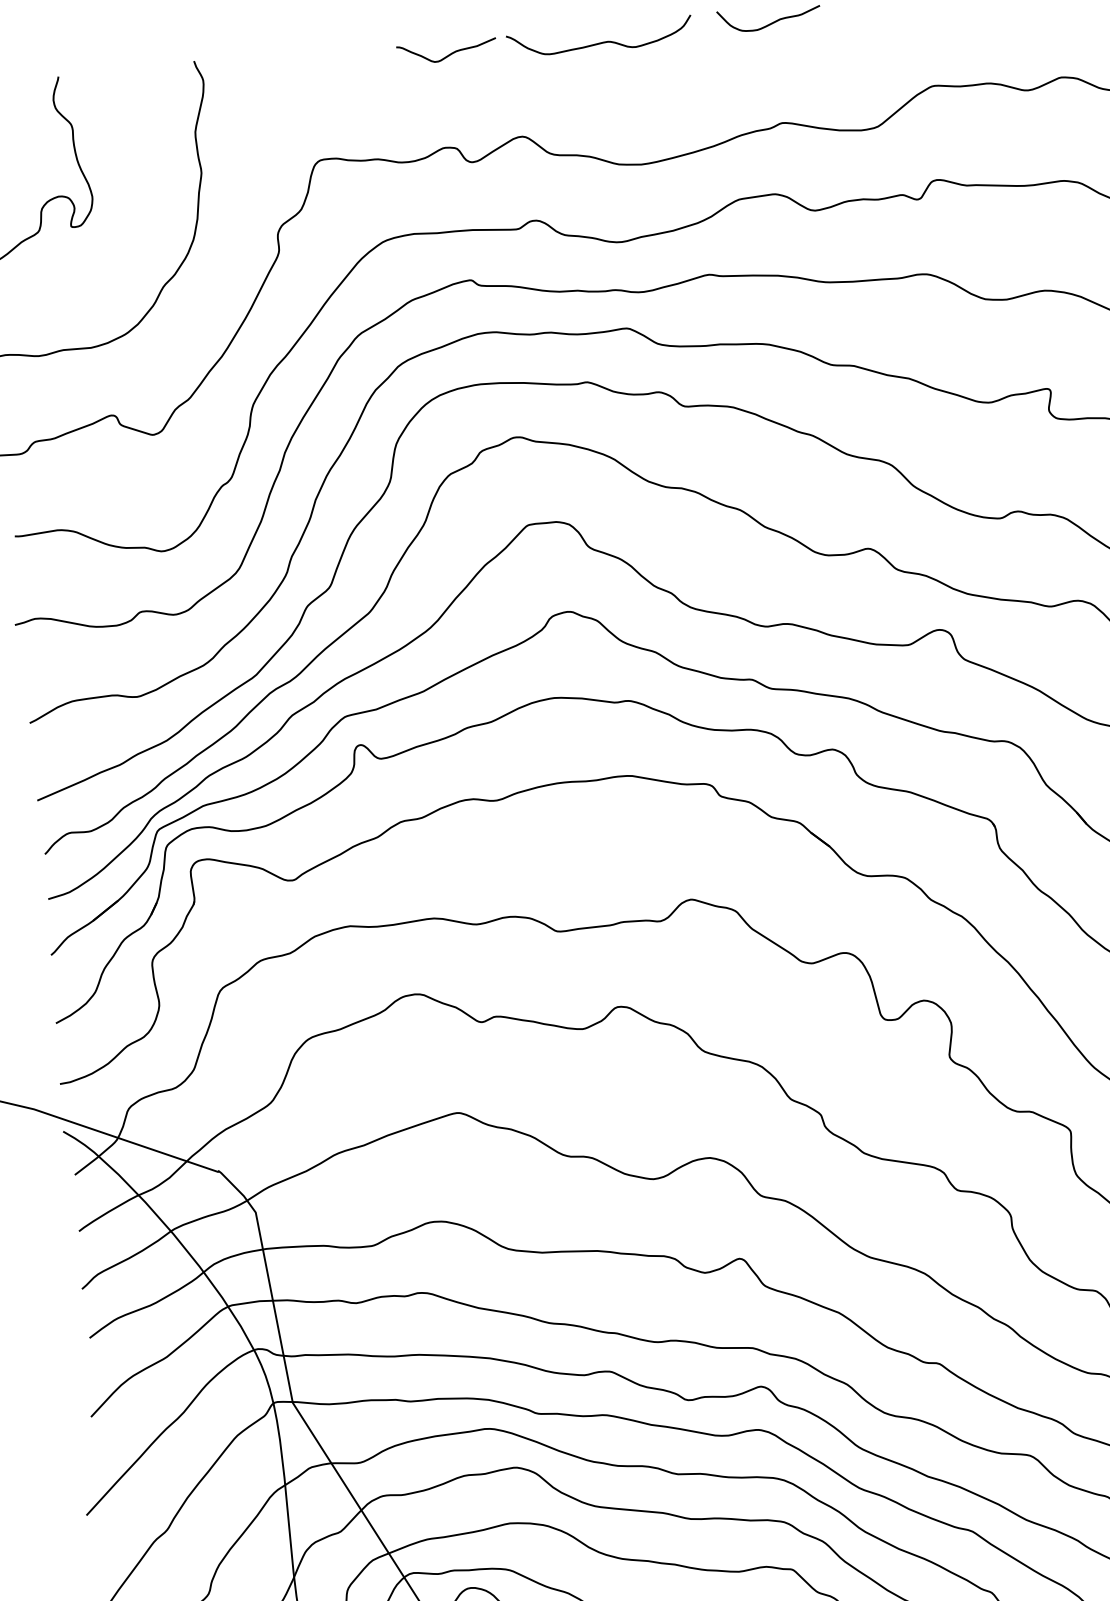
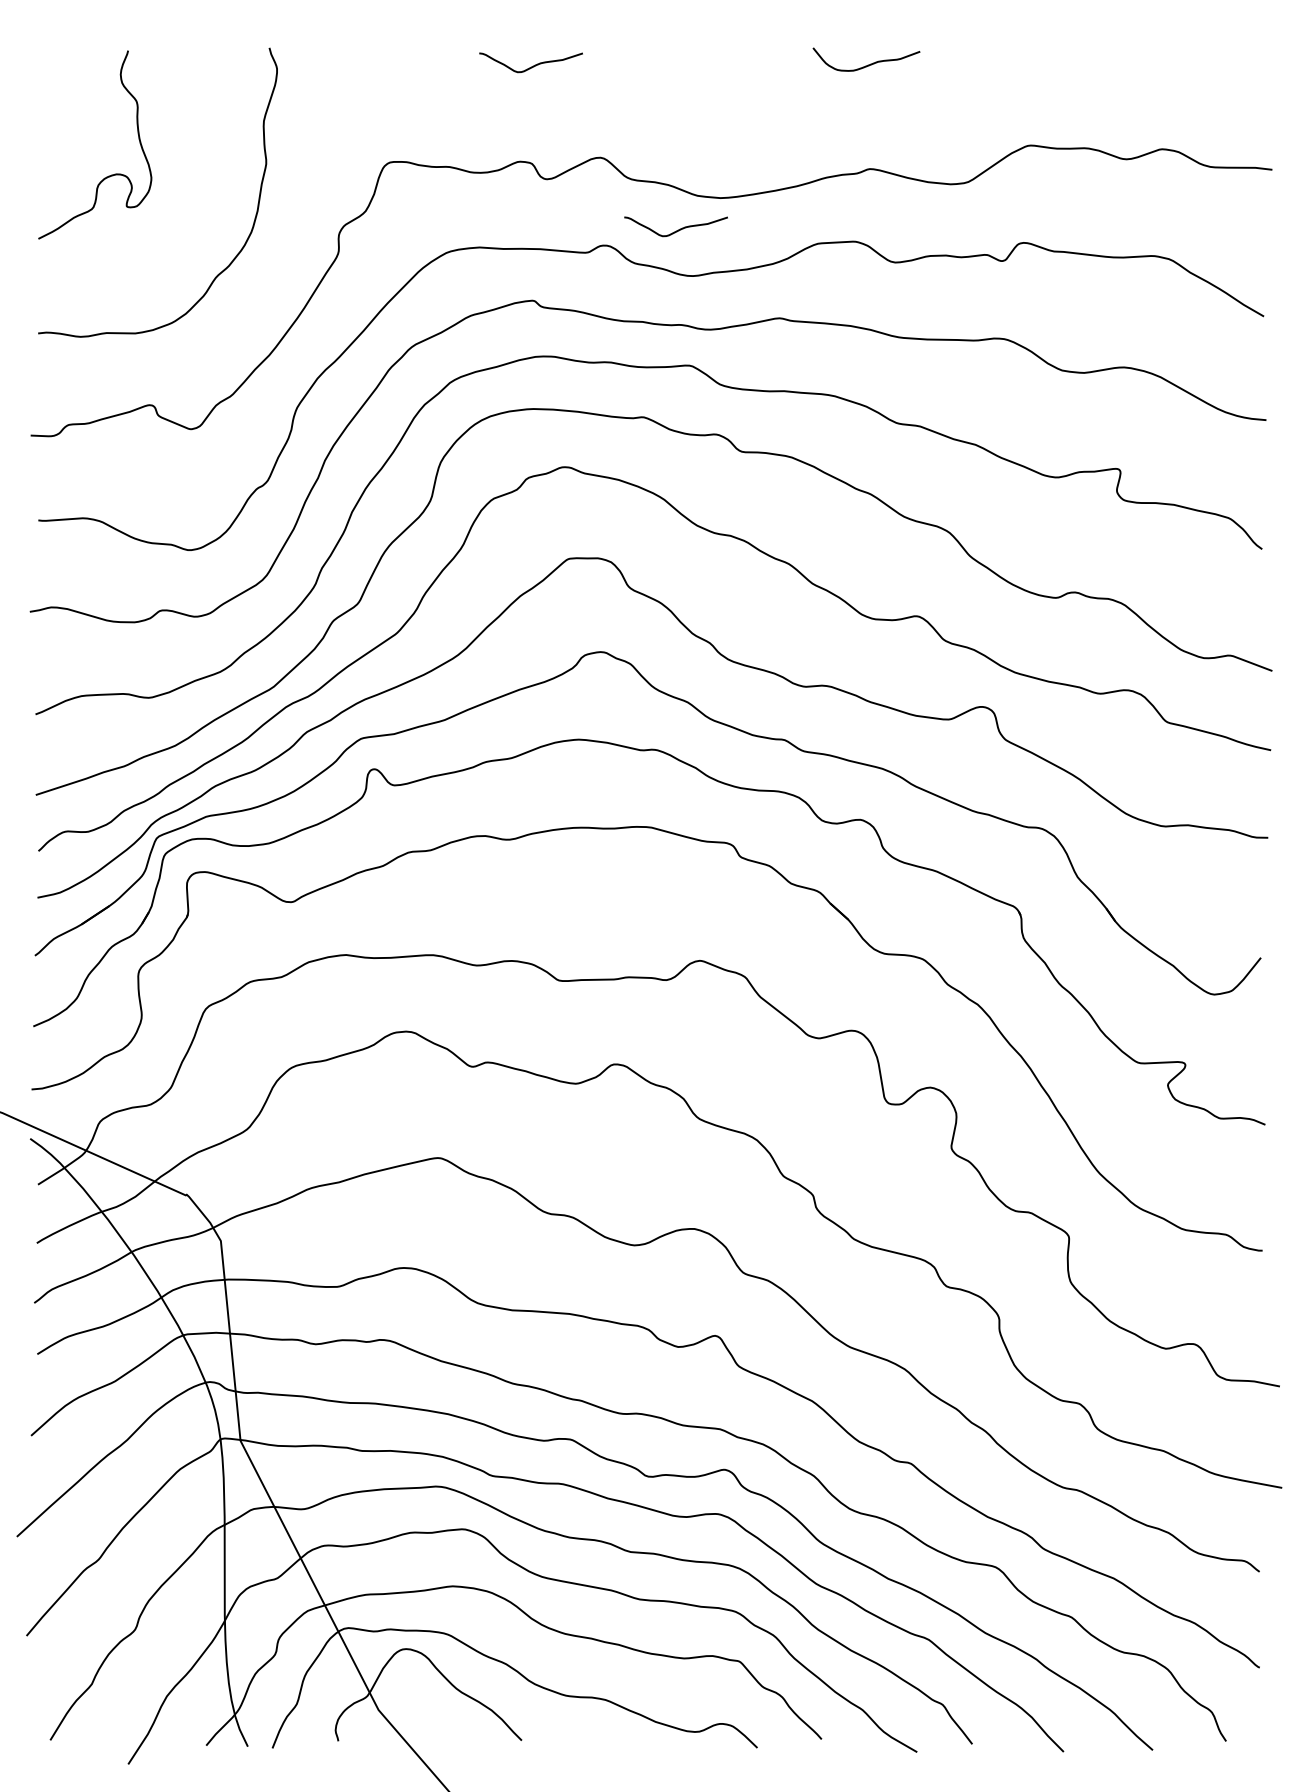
curve: (602, 41) -> (692, 67), removed
curve: (601, 199) -> (676, 230), added

